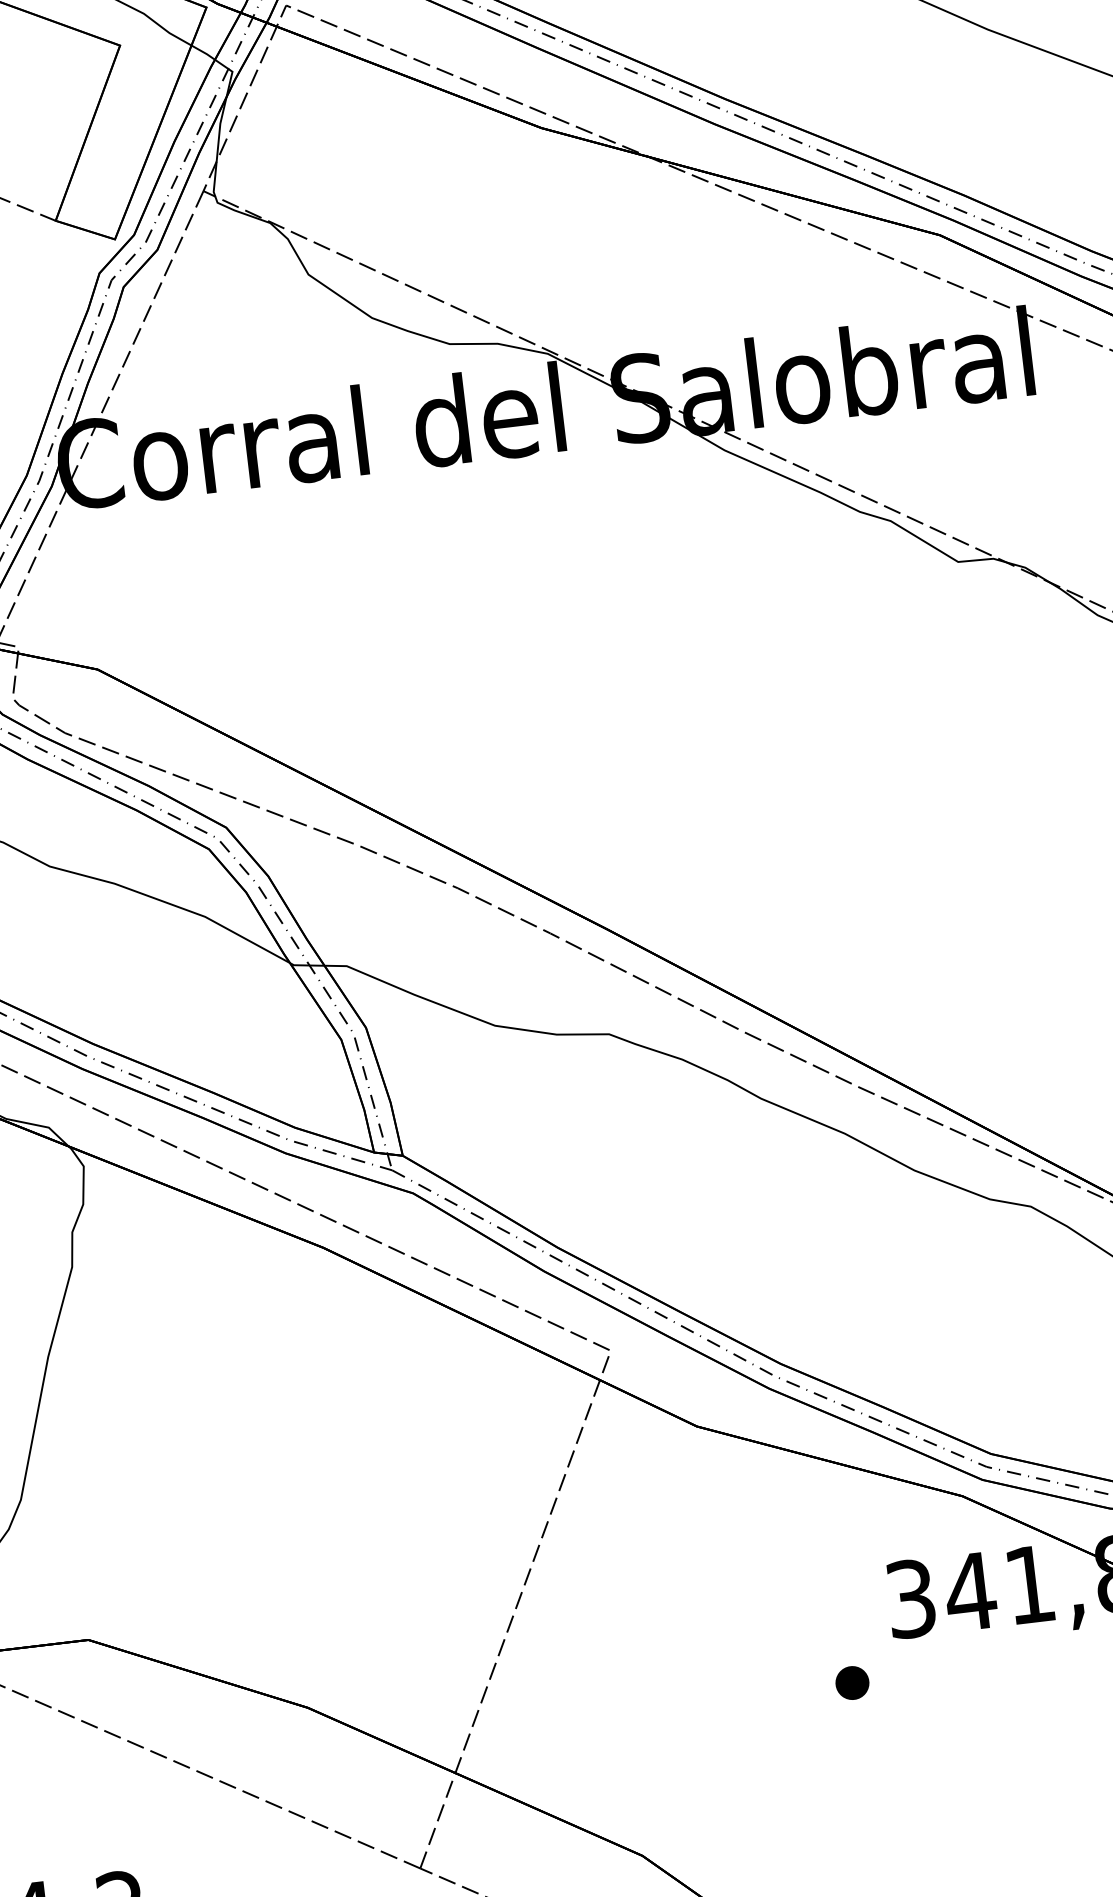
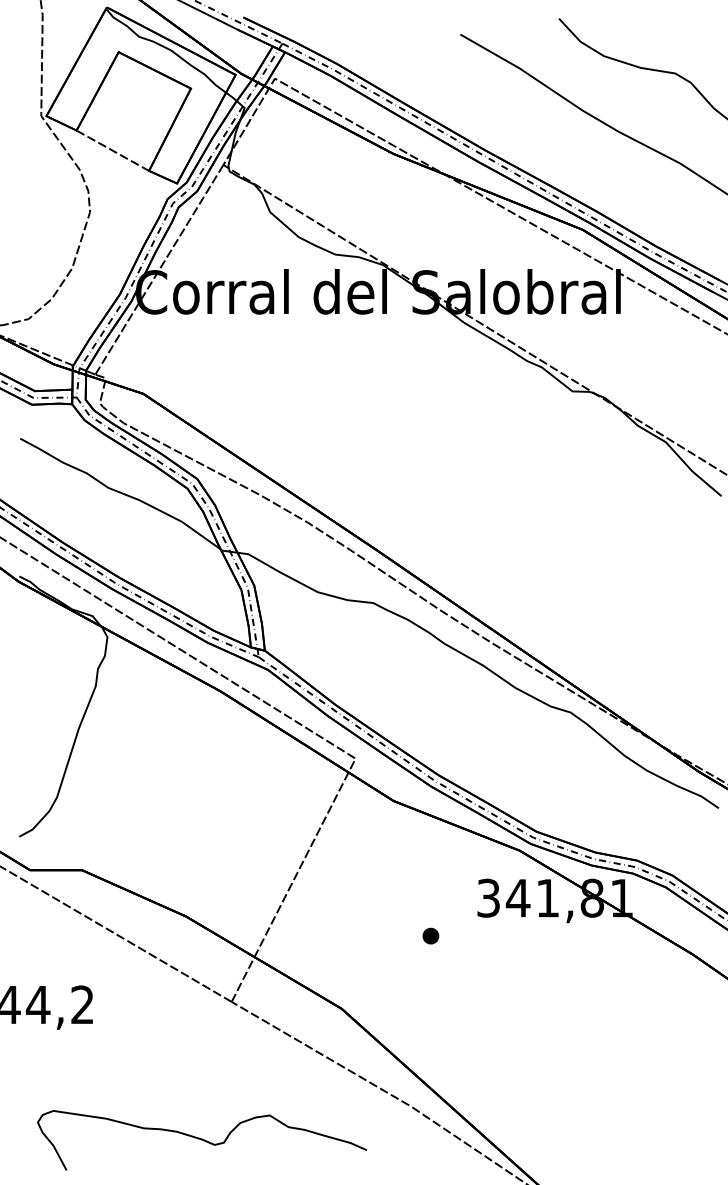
part: (851, 1681) -> (430, 935), moved

